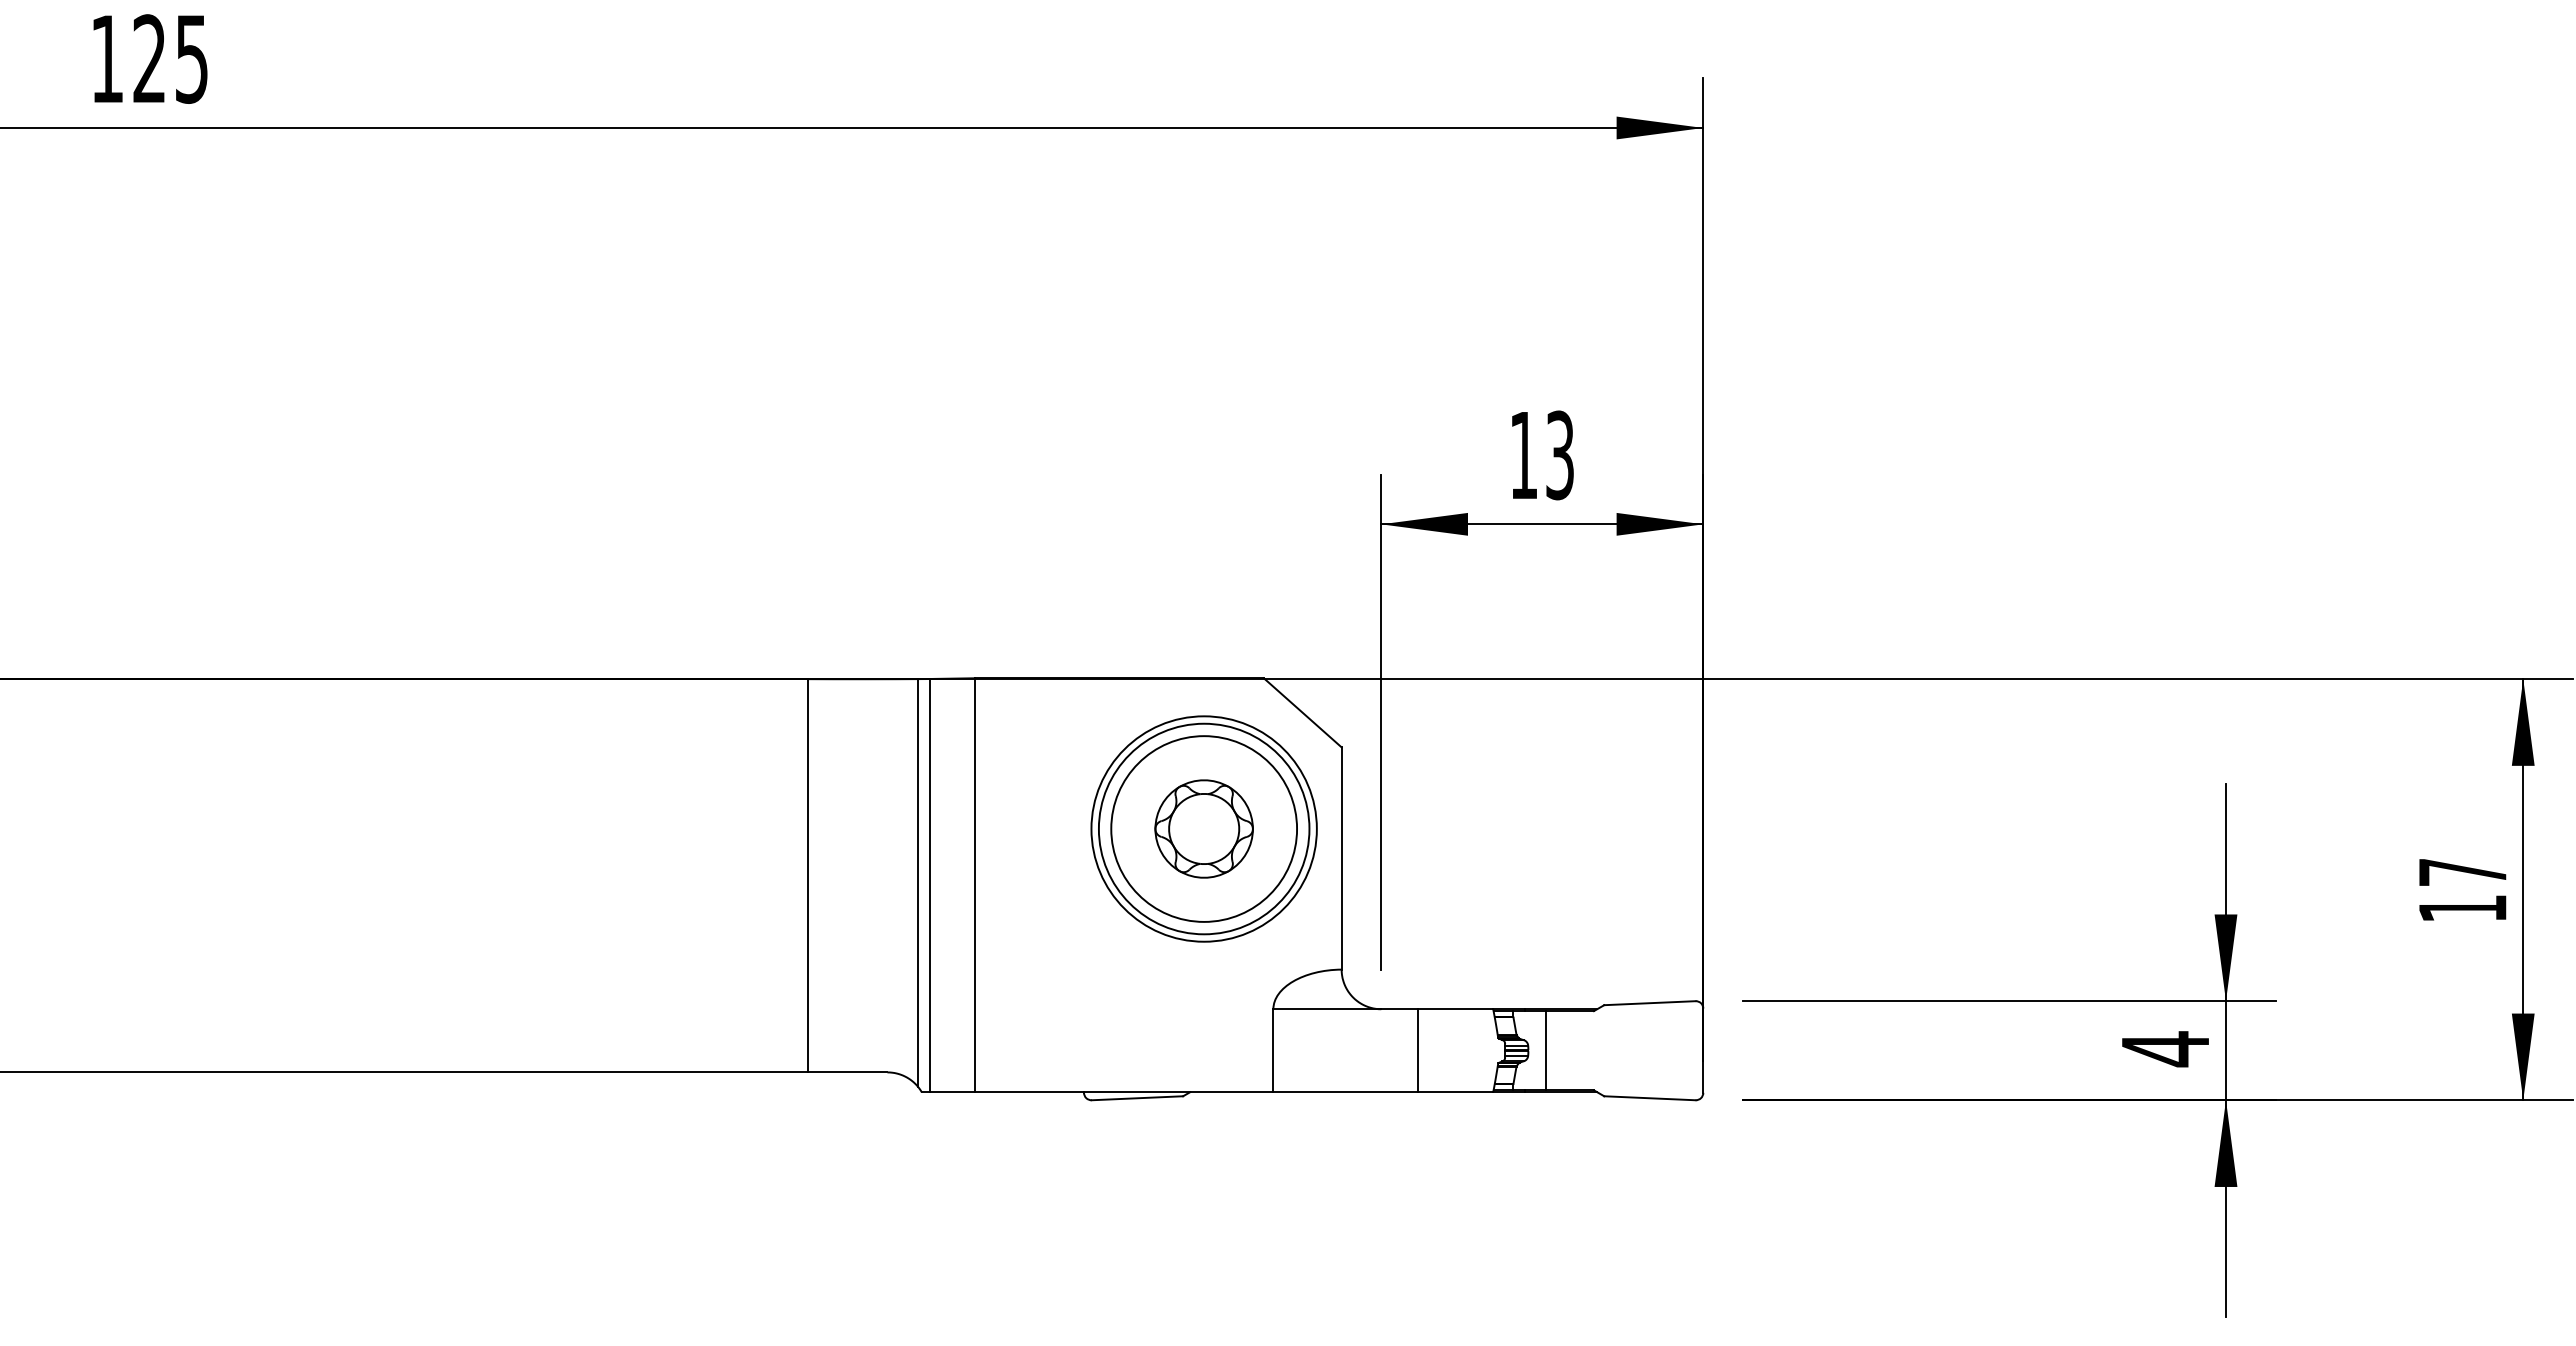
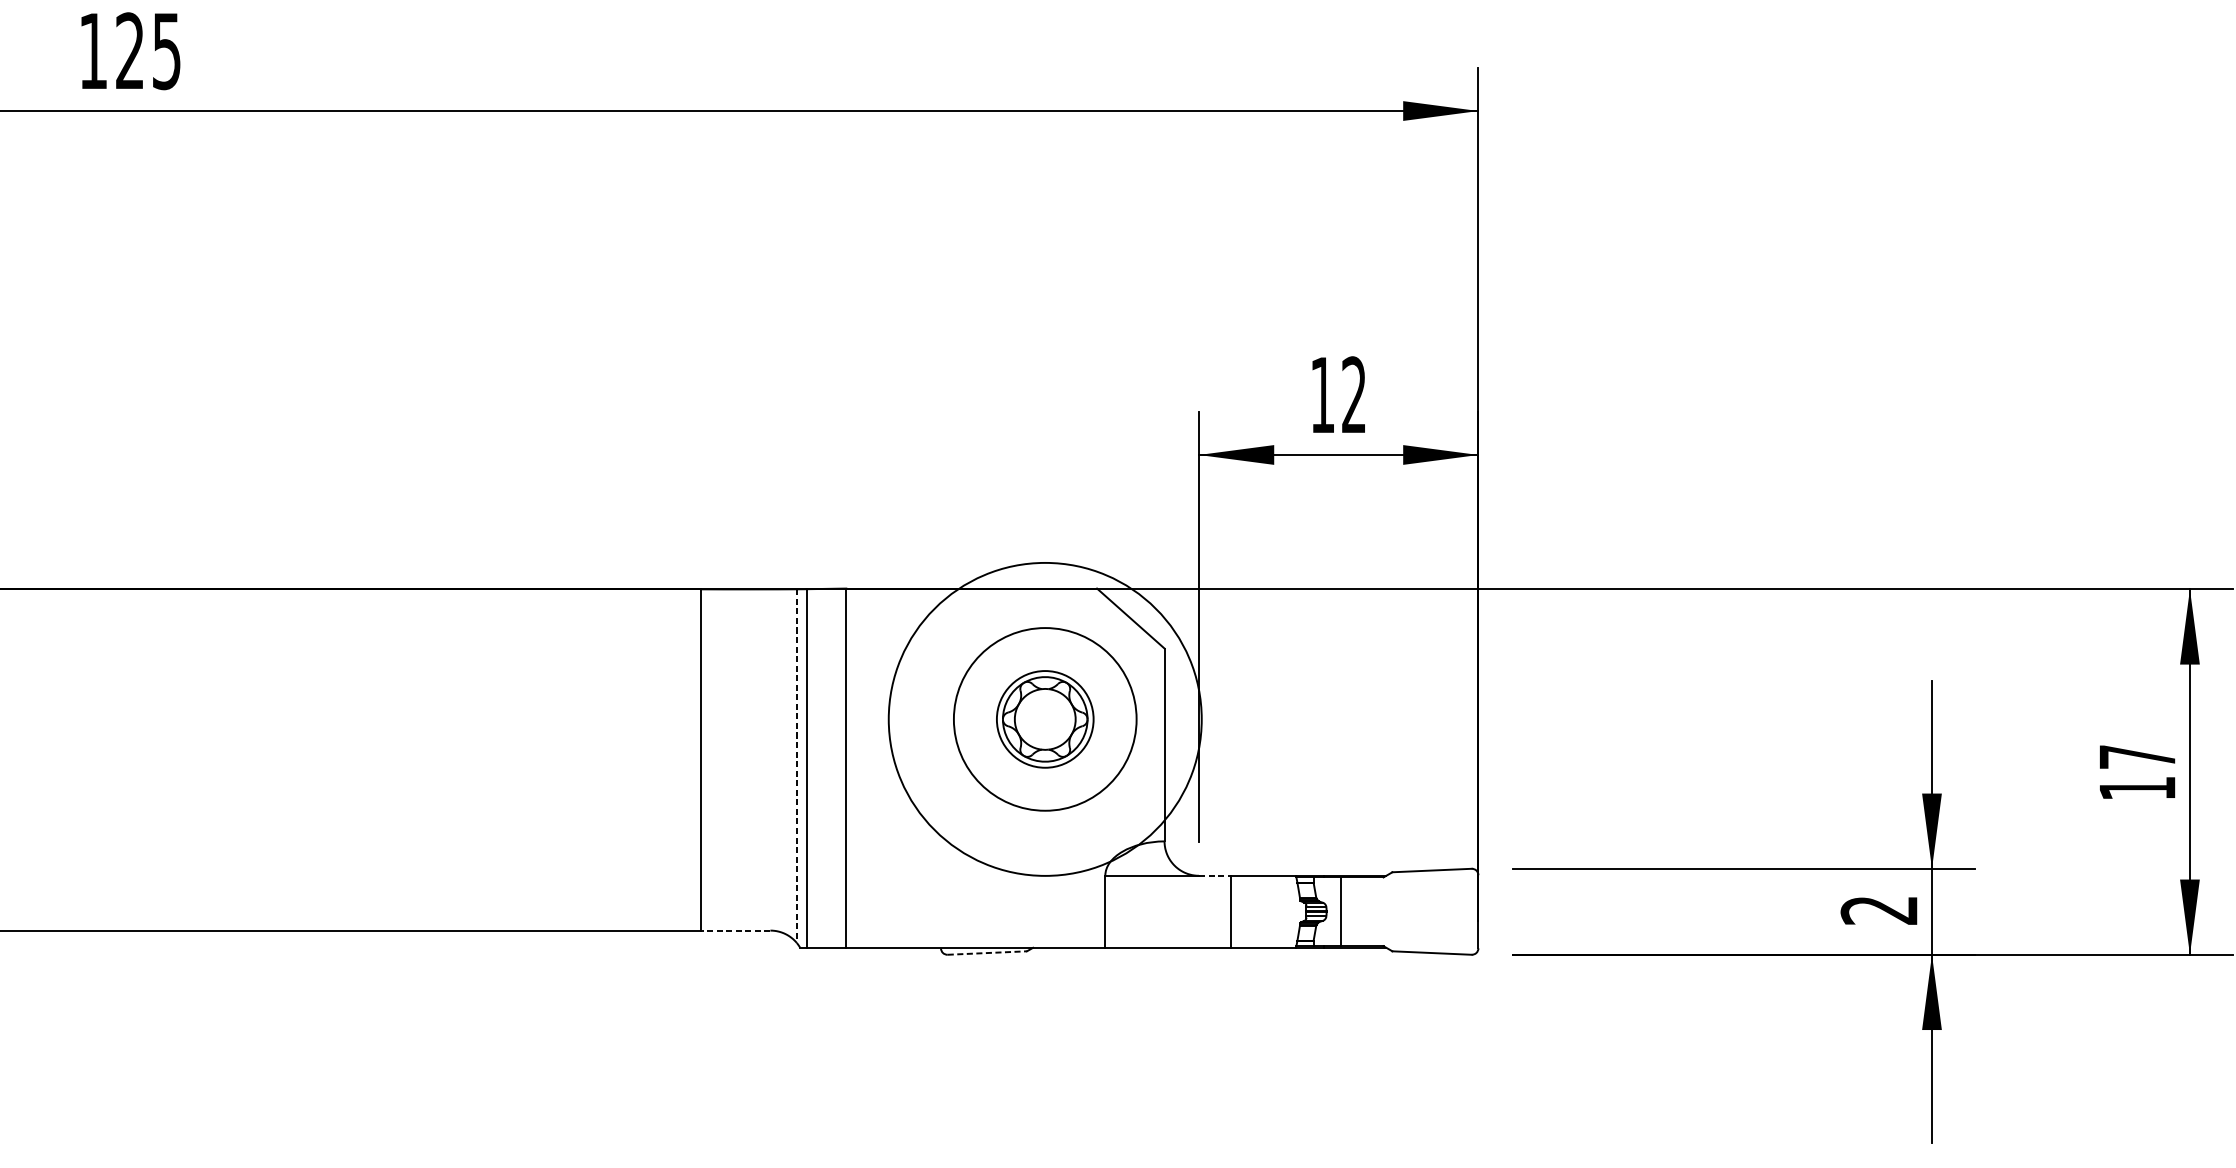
text: (1559, 455) -> (1353, 395), 13 -> 12
circle: (1203, 828) -> (1044, 718), size x1.6
circle: (1204, 828) -> (1045, 718), size x0.6
line: (917, 882) -> (796, 765), solid -> dashed
line: (1399, 1009) -> (1214, 876), solid -> dashed
text: (2164, 1049) -> (1878, 910), 4 -> 2
line: (847, 1072) -> (735, 930), solid -> dashed
line: (1137, 1098) -> (987, 953), solid -> dashed

